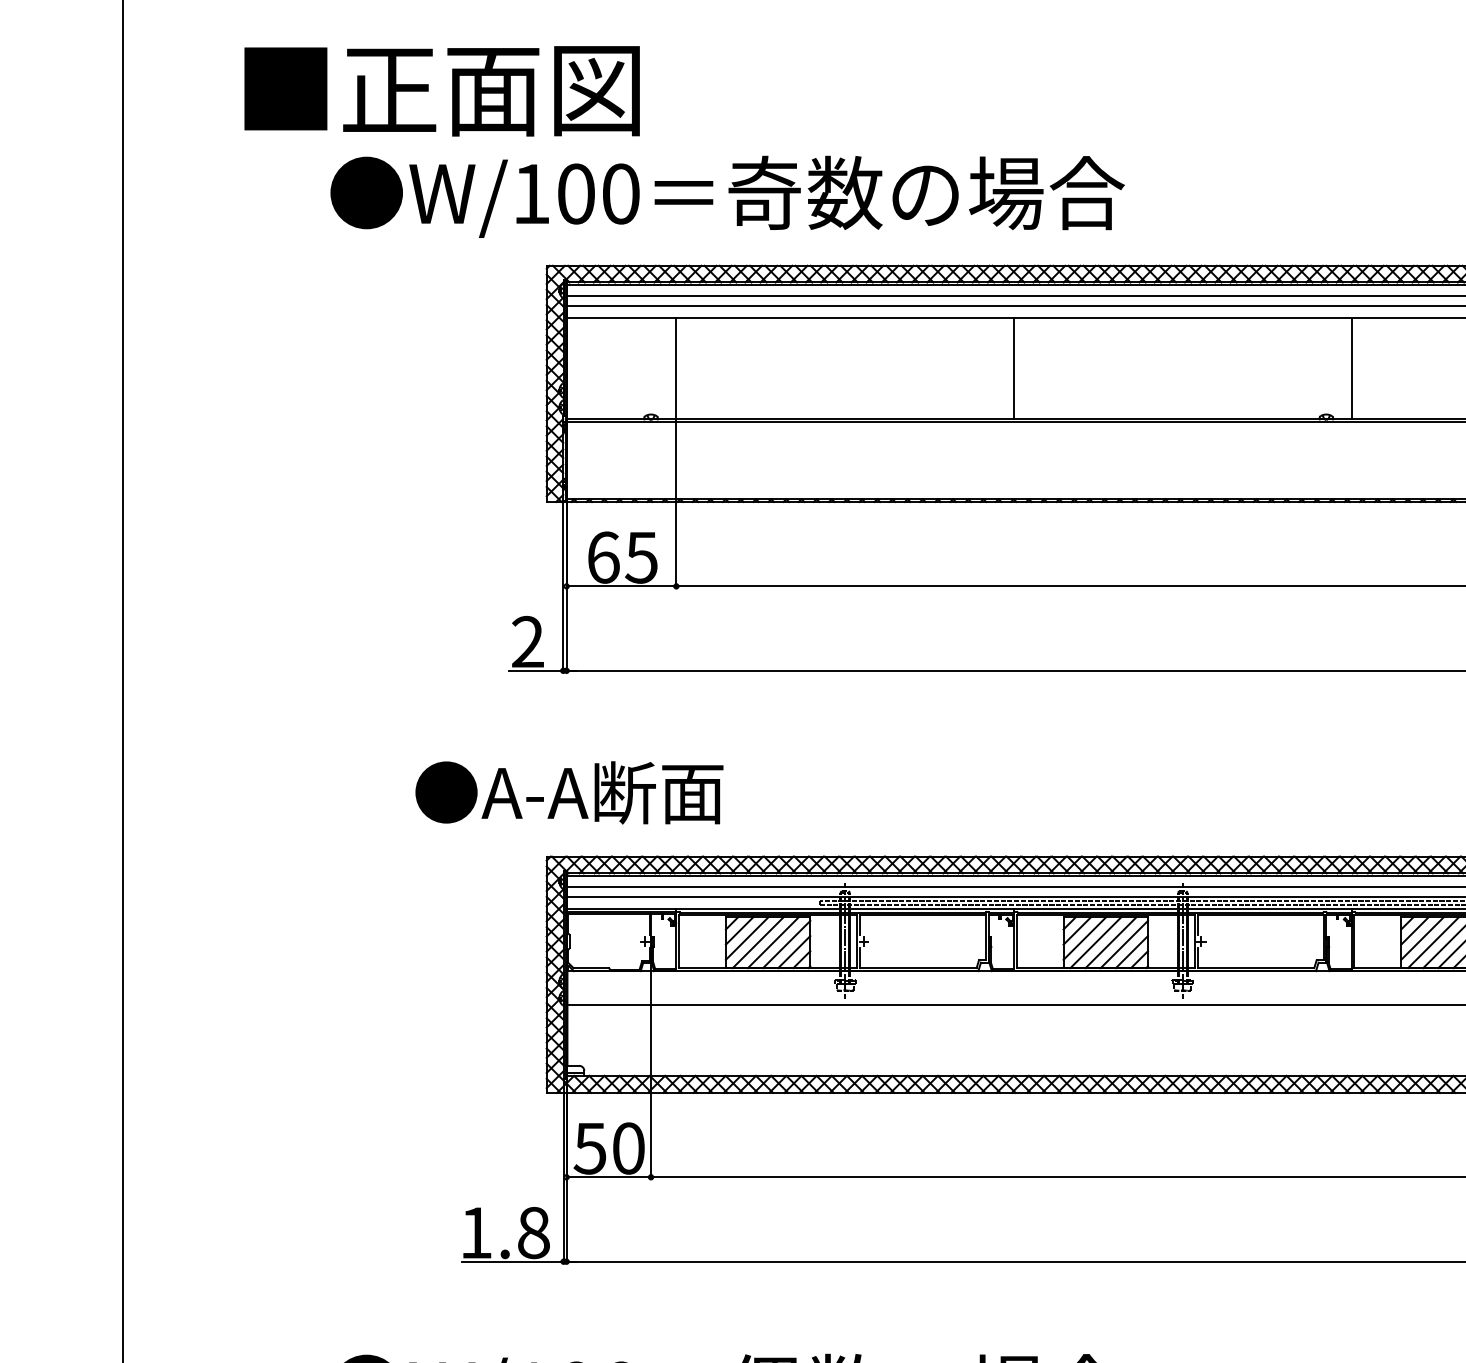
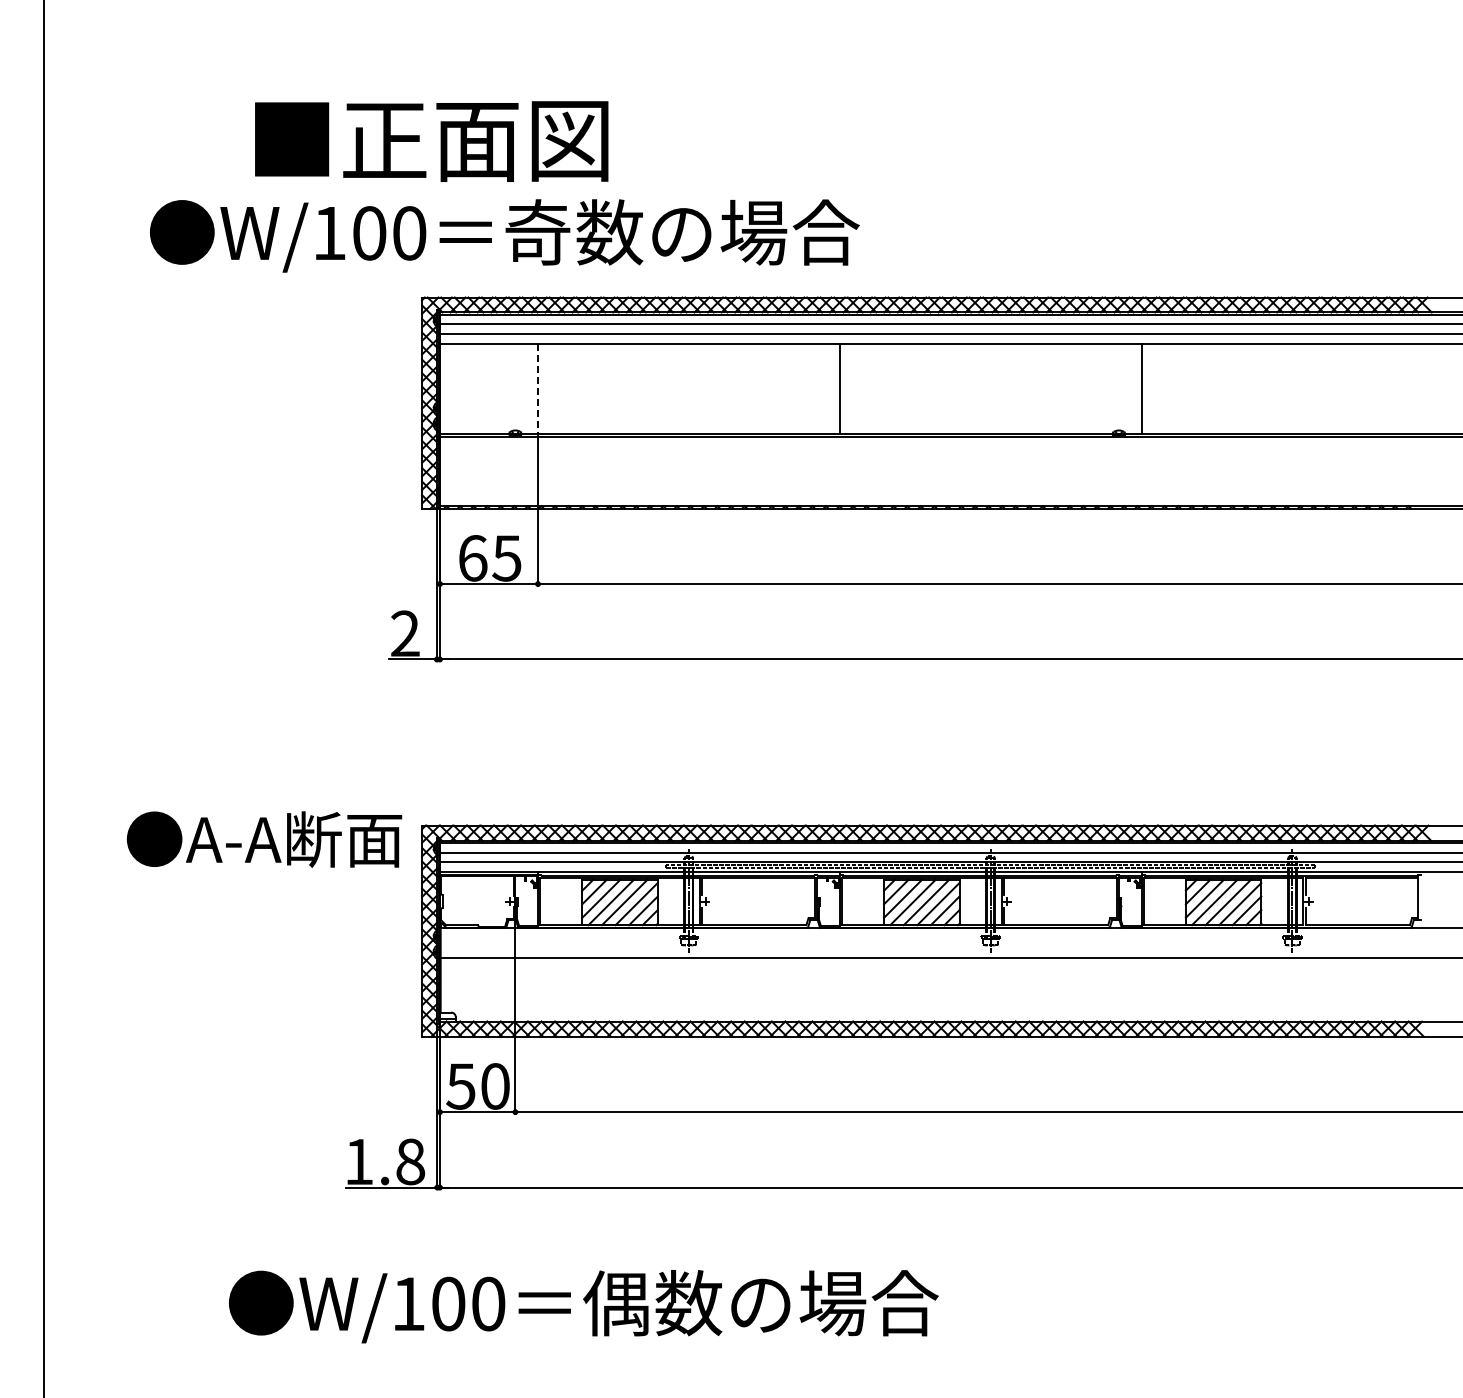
text: (441, 91) -> (431, 141), moved
text: (727, 196) -> (504, 235), moved
line: (676, 368) -> (538, 389), solid -> dashed
text: (569, 792) -> (264, 839), moved

